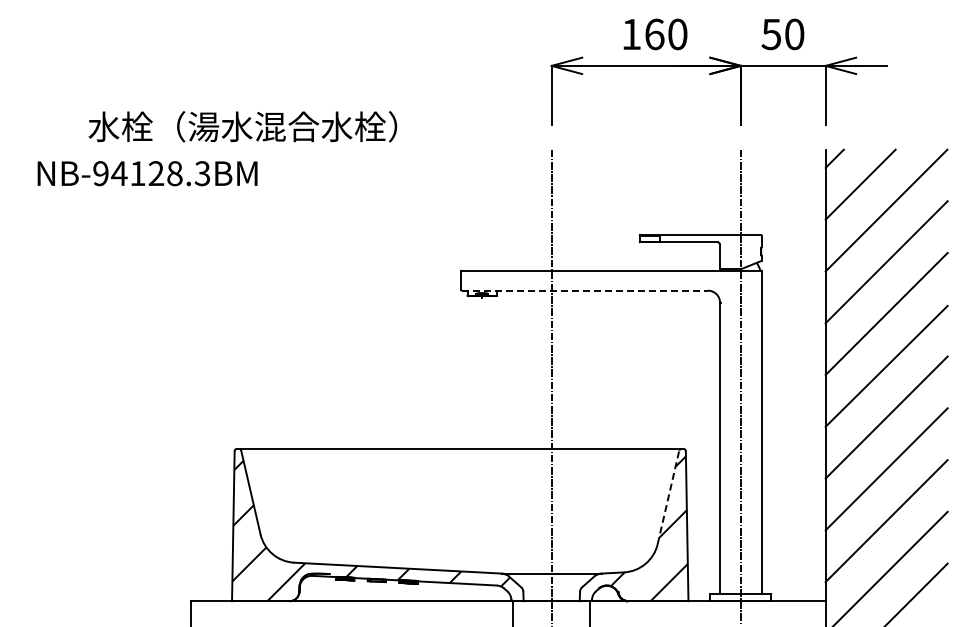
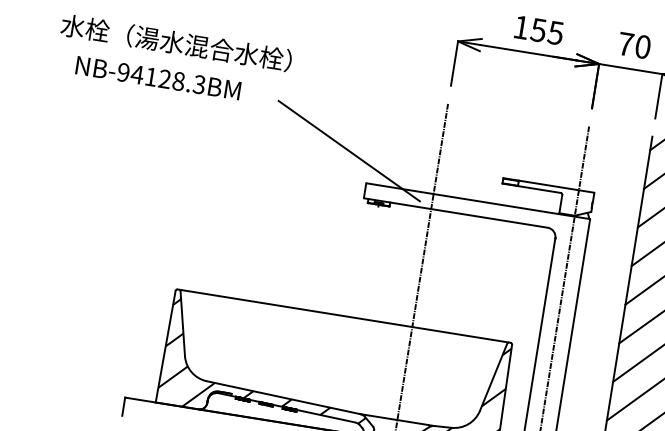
text: (665, 34) -> (546, 31), 160 -> 155
text: (771, 34) -> (625, 44), 50 -> 70
text: (242, 126) -> (176, 42), moved
text: (147, 173) -> (158, 78), moved
line: (432, 231) -> (349, 150), added
line: (584, 290) -> (455, 212), dashed -> solid
line: (668, 497) -> (493, 377), dashed -> solid

